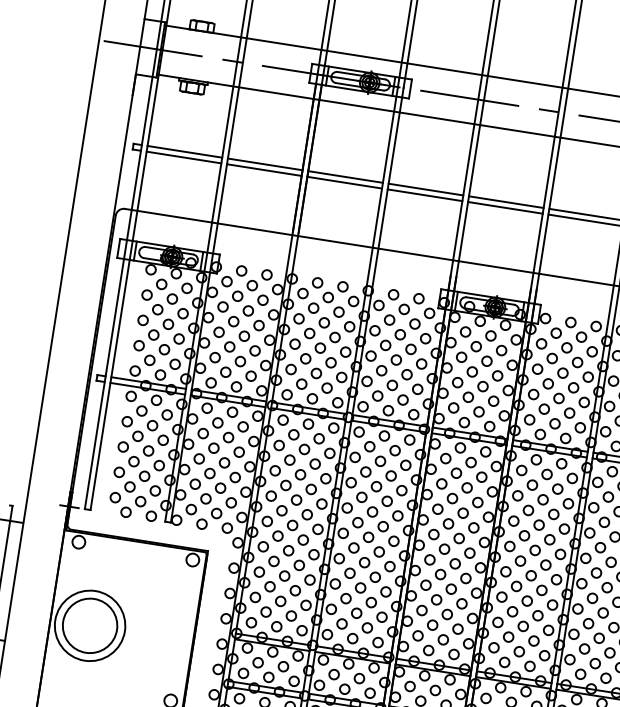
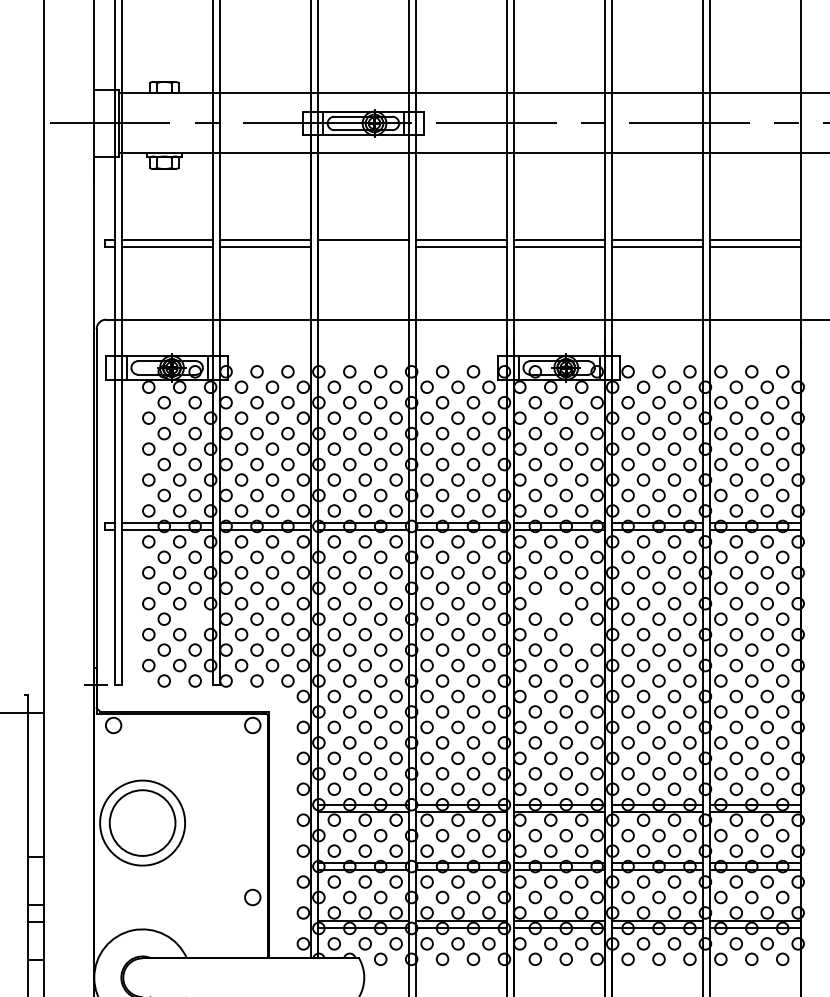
line: (343, 182) -> (362, 247), removed
circle: (158, 464) -> (194, 618), removed
circle: (452, 498) -> (550, 603), removed
circle: (473, 527) -> (581, 634), removed

